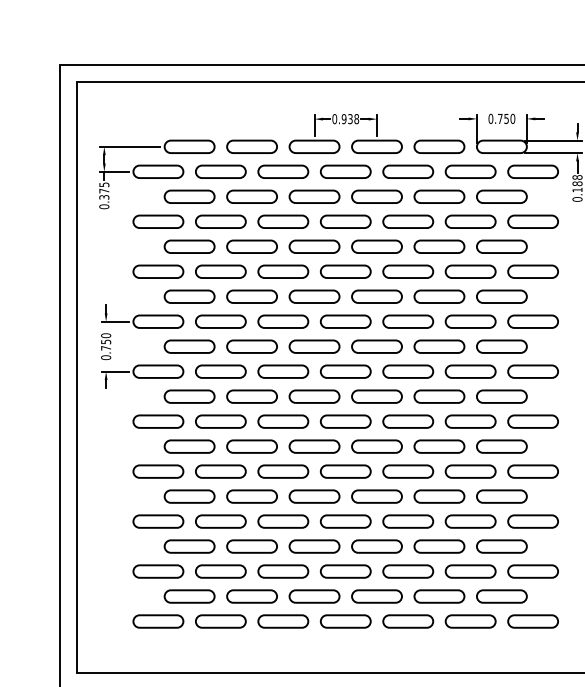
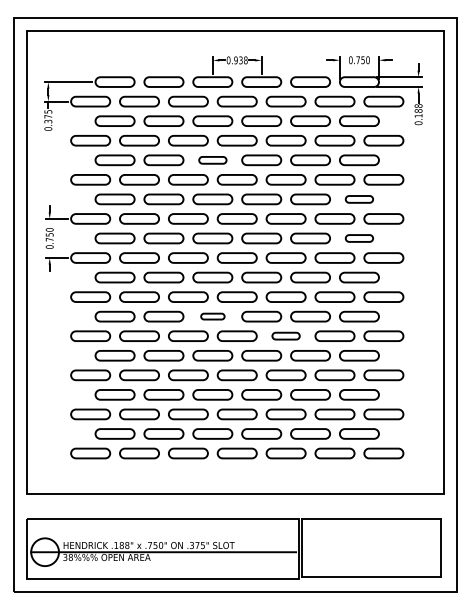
part: (314, 247) -> (212, 160), size x0.7
part: (501, 296) -> (359, 199), size x0.7
part: (501, 346) -> (359, 238), size x0.7
part: (314, 446) -> (212, 316), size x0.6
part: (407, 470) -> (285, 335), size x0.7

